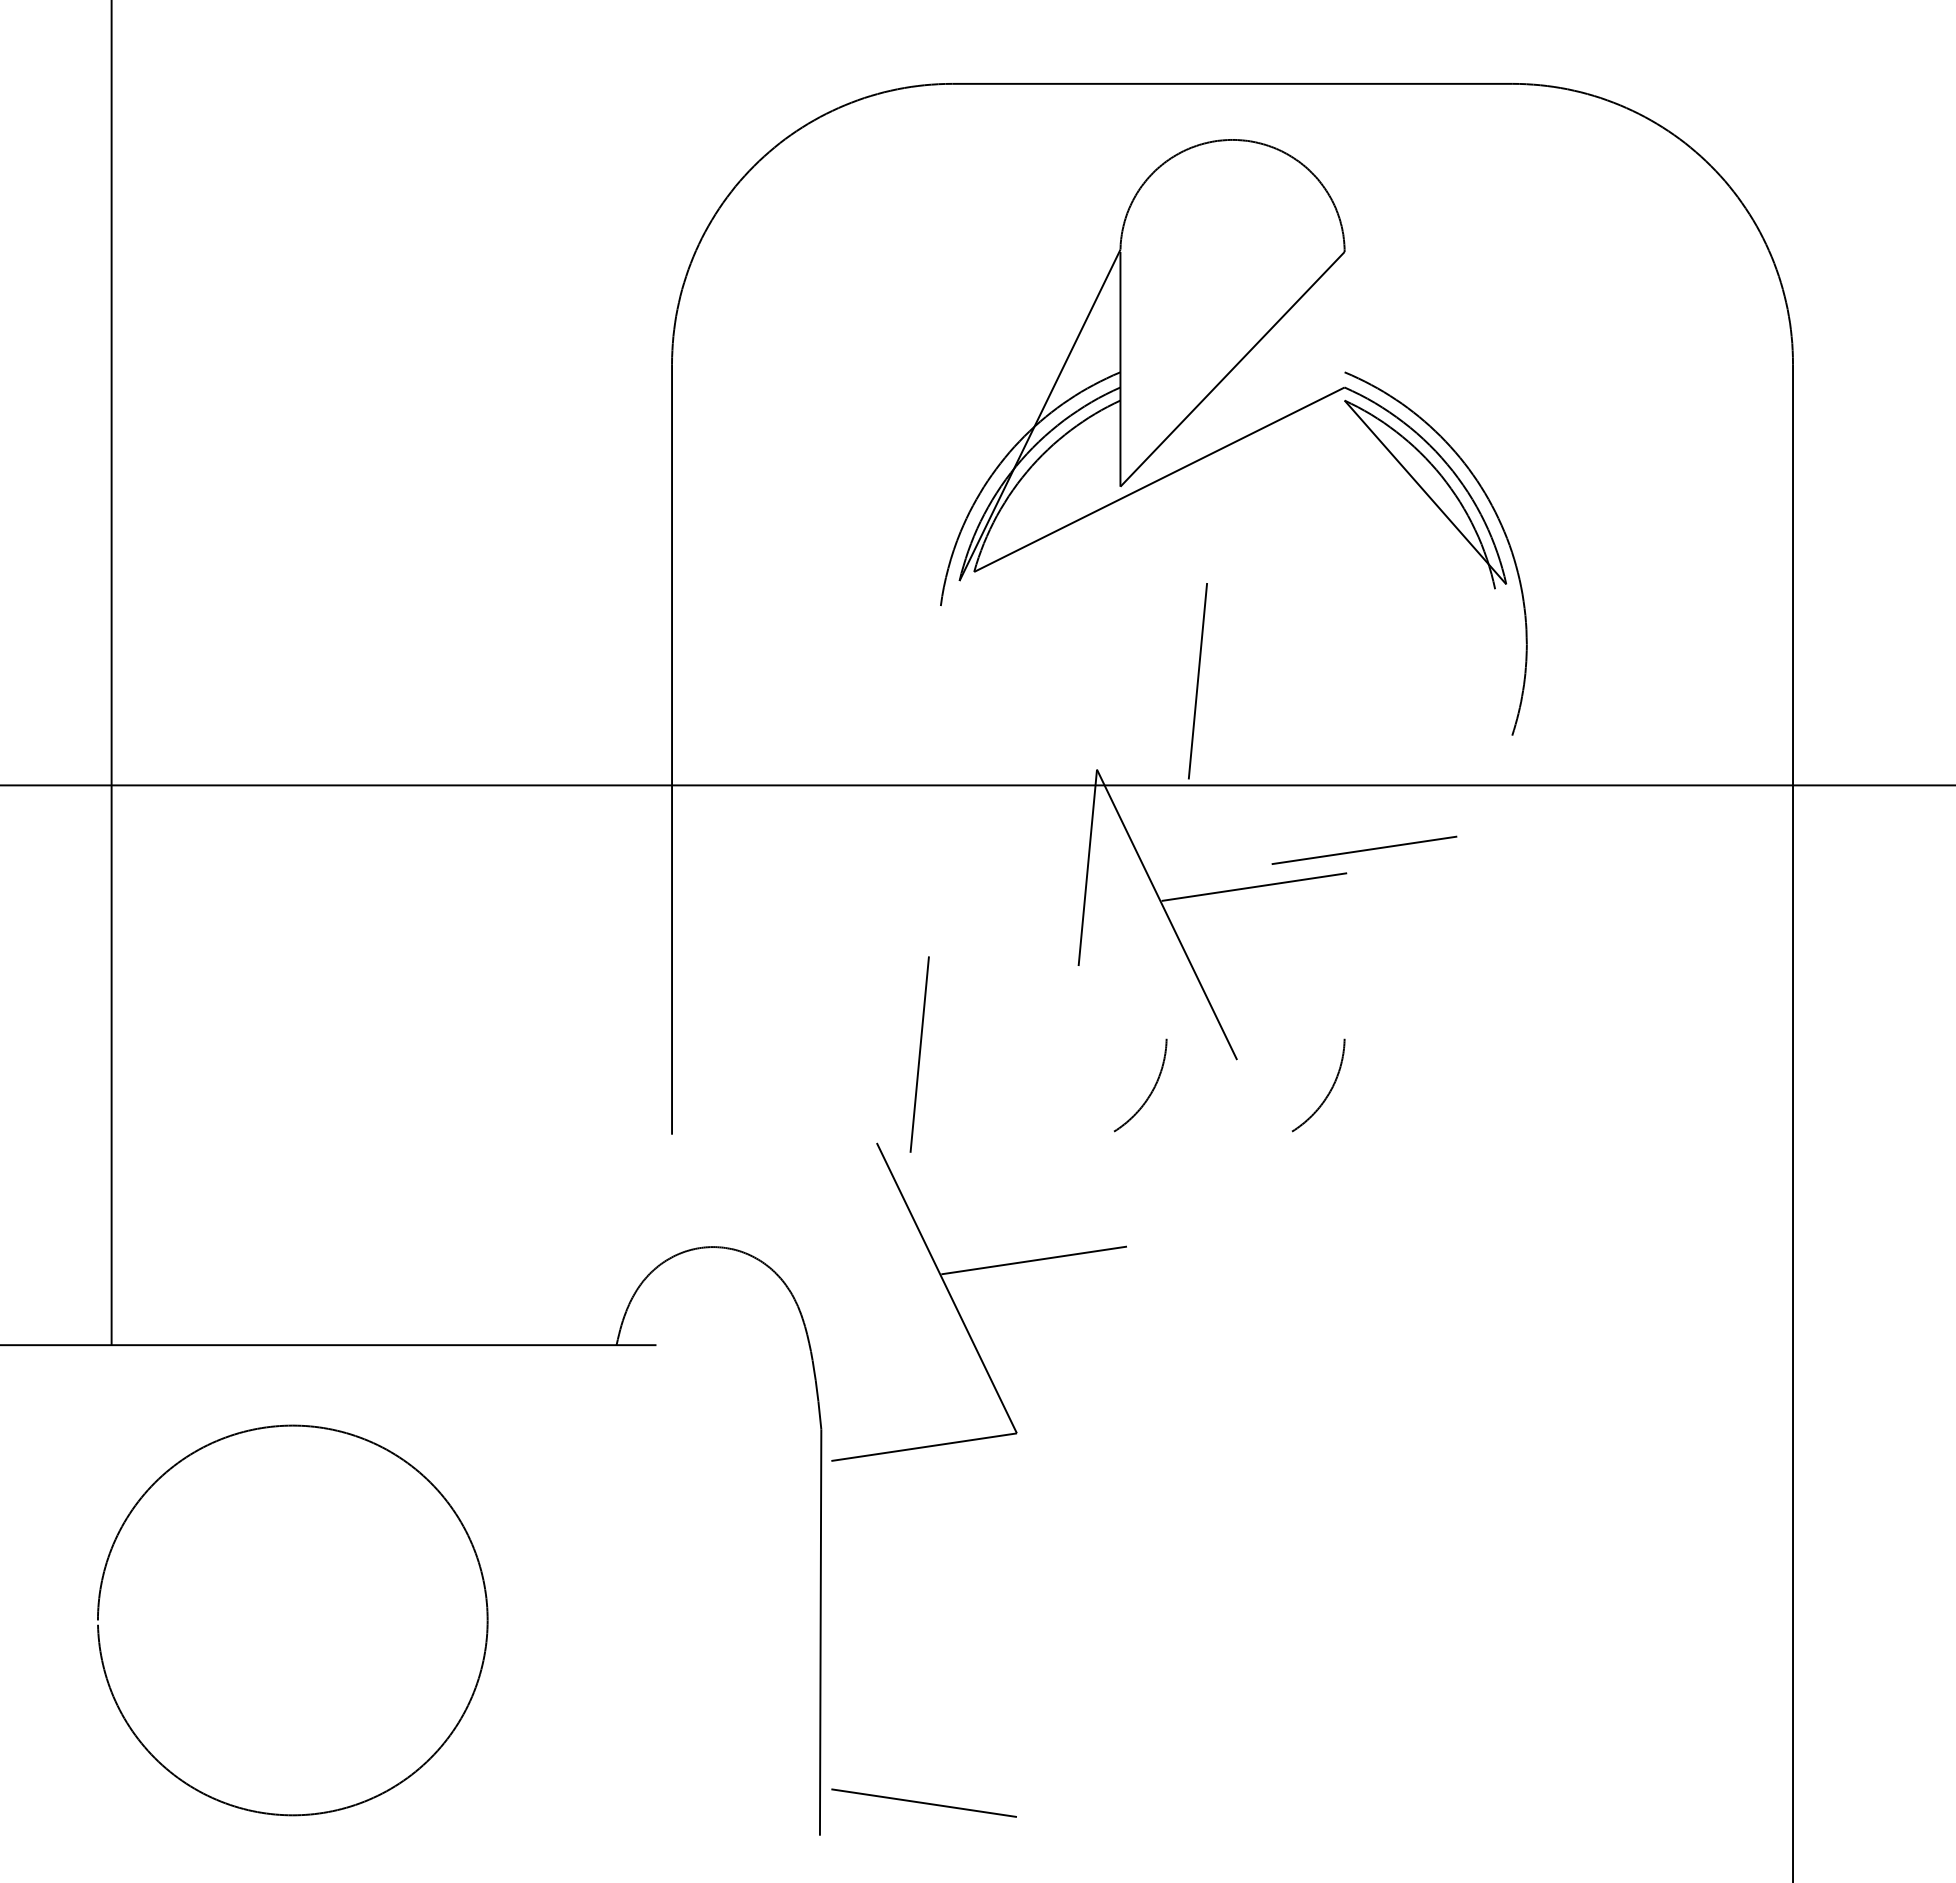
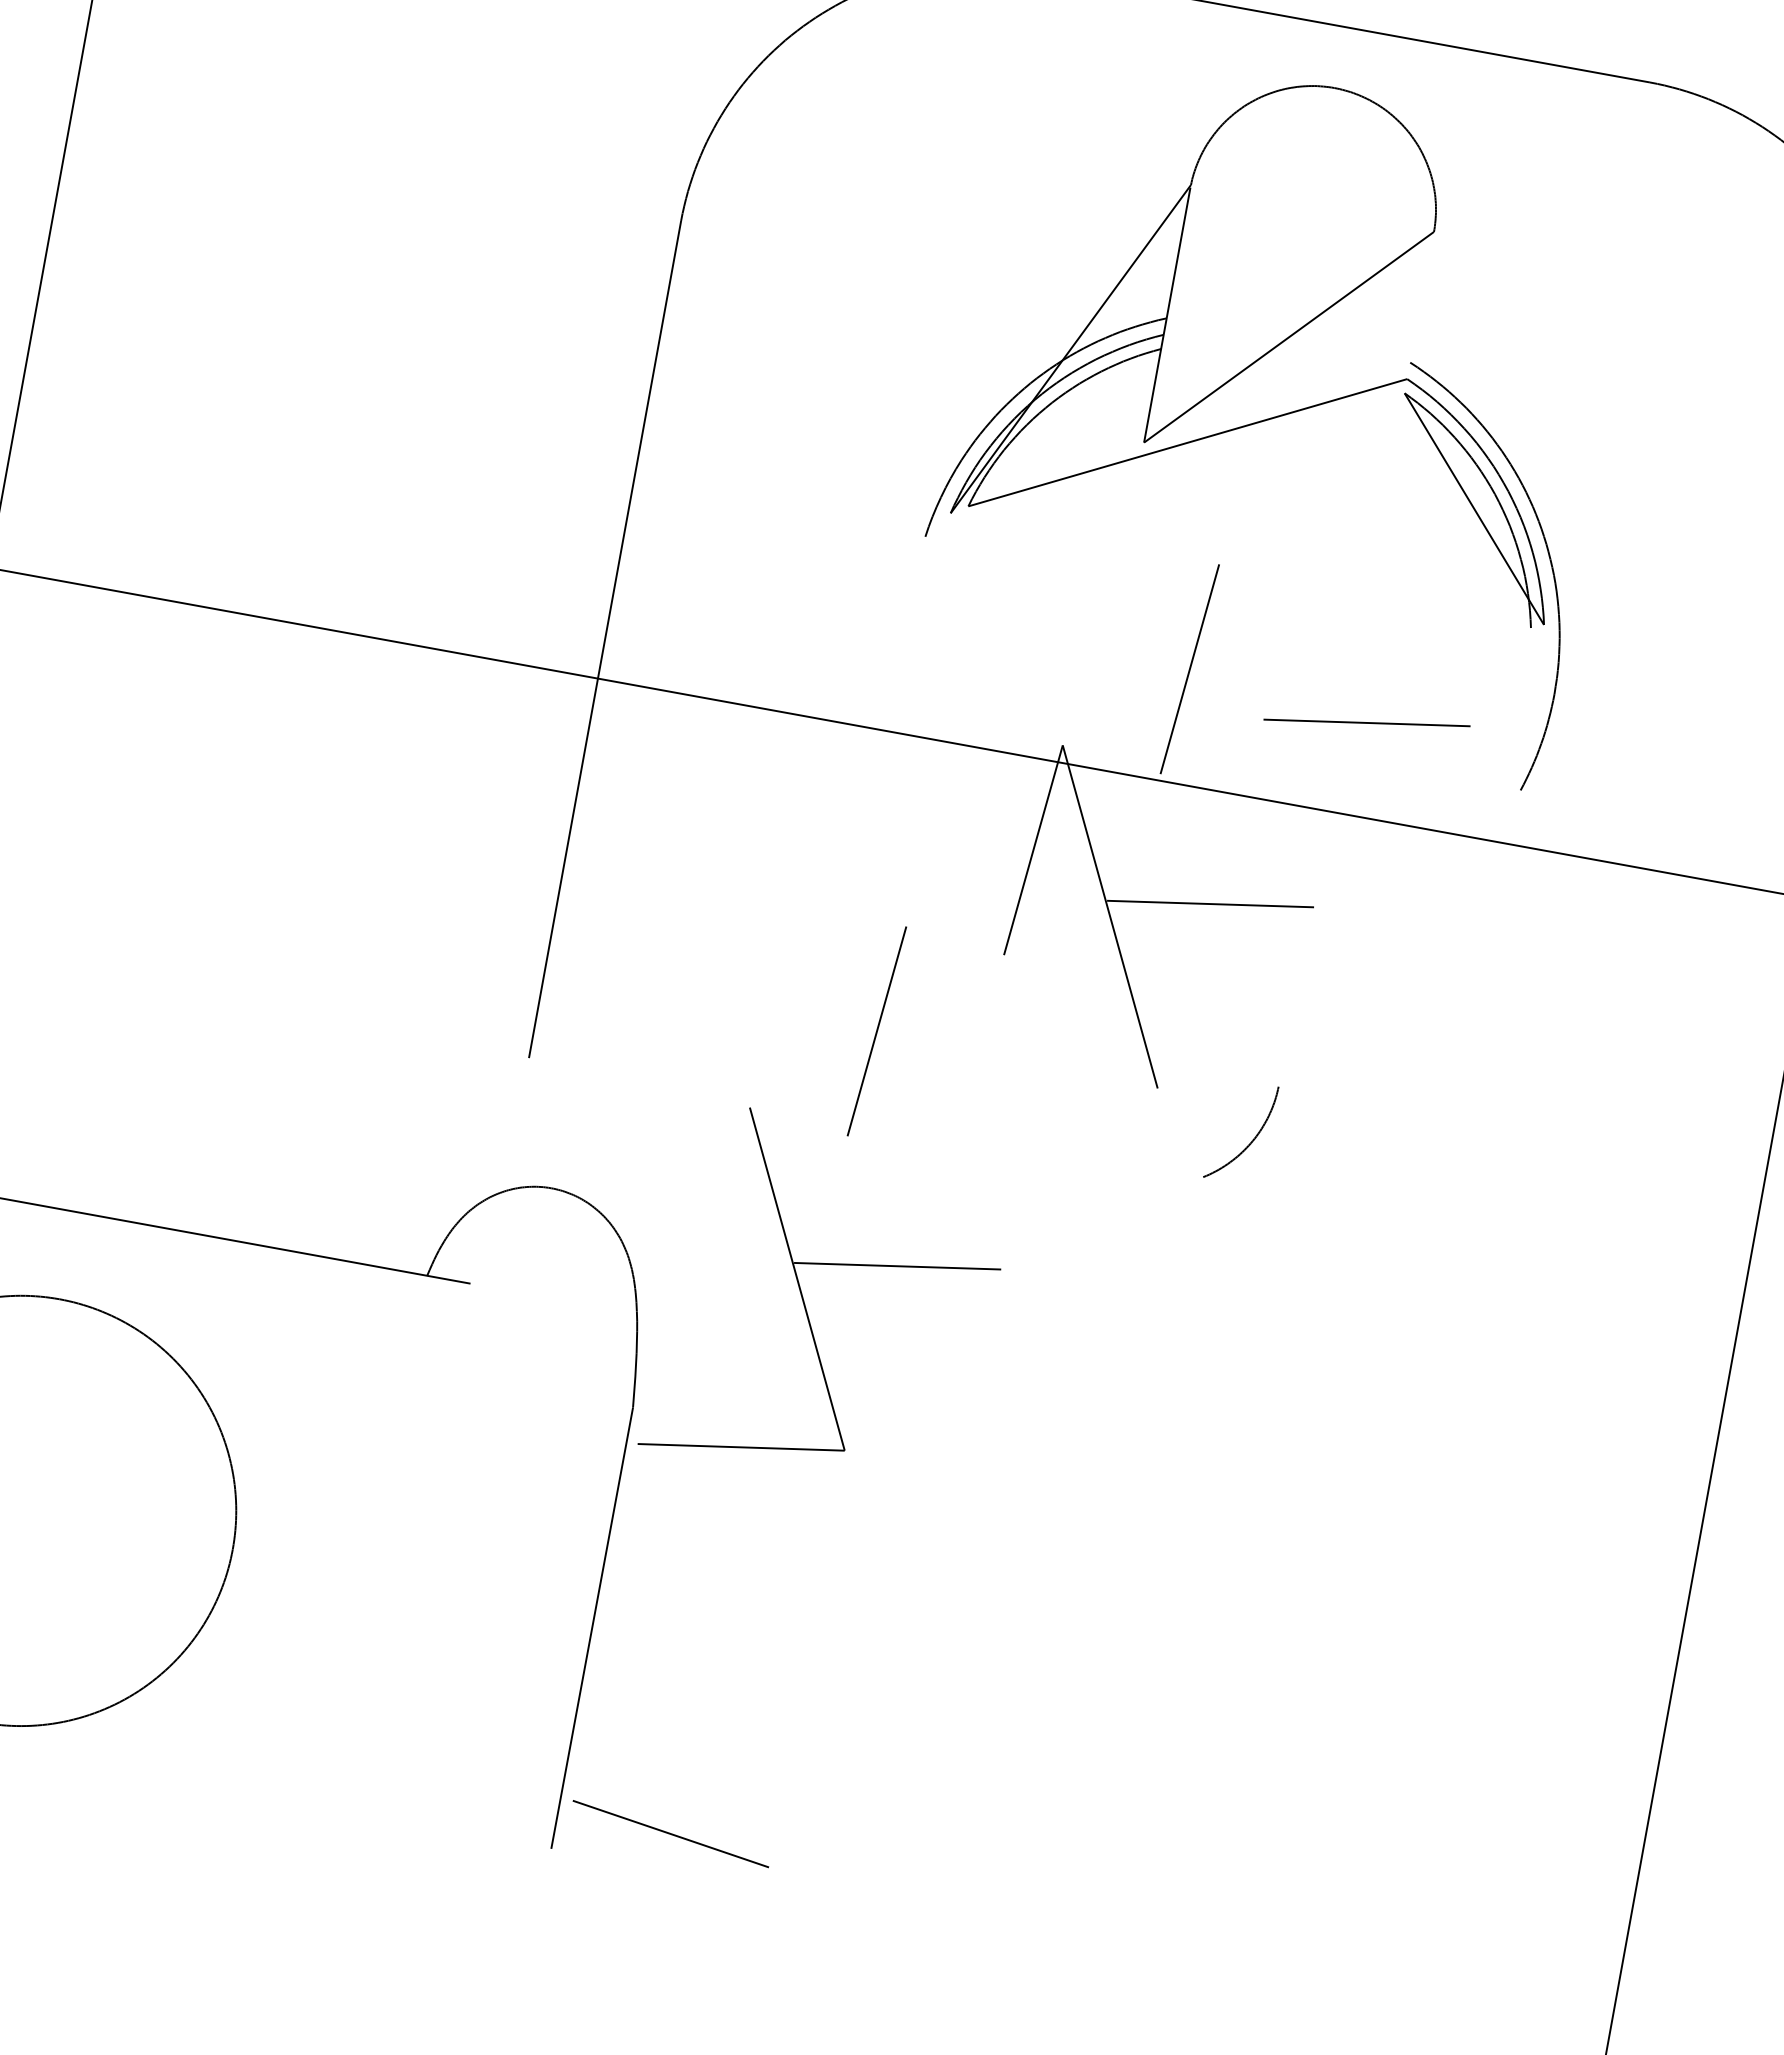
line: (1364, 849) -> (1367, 721), moved
line: (919, 1054) -> (876, 1031), moved
part: (1151, 1090) -> (1058, 1104), removed

